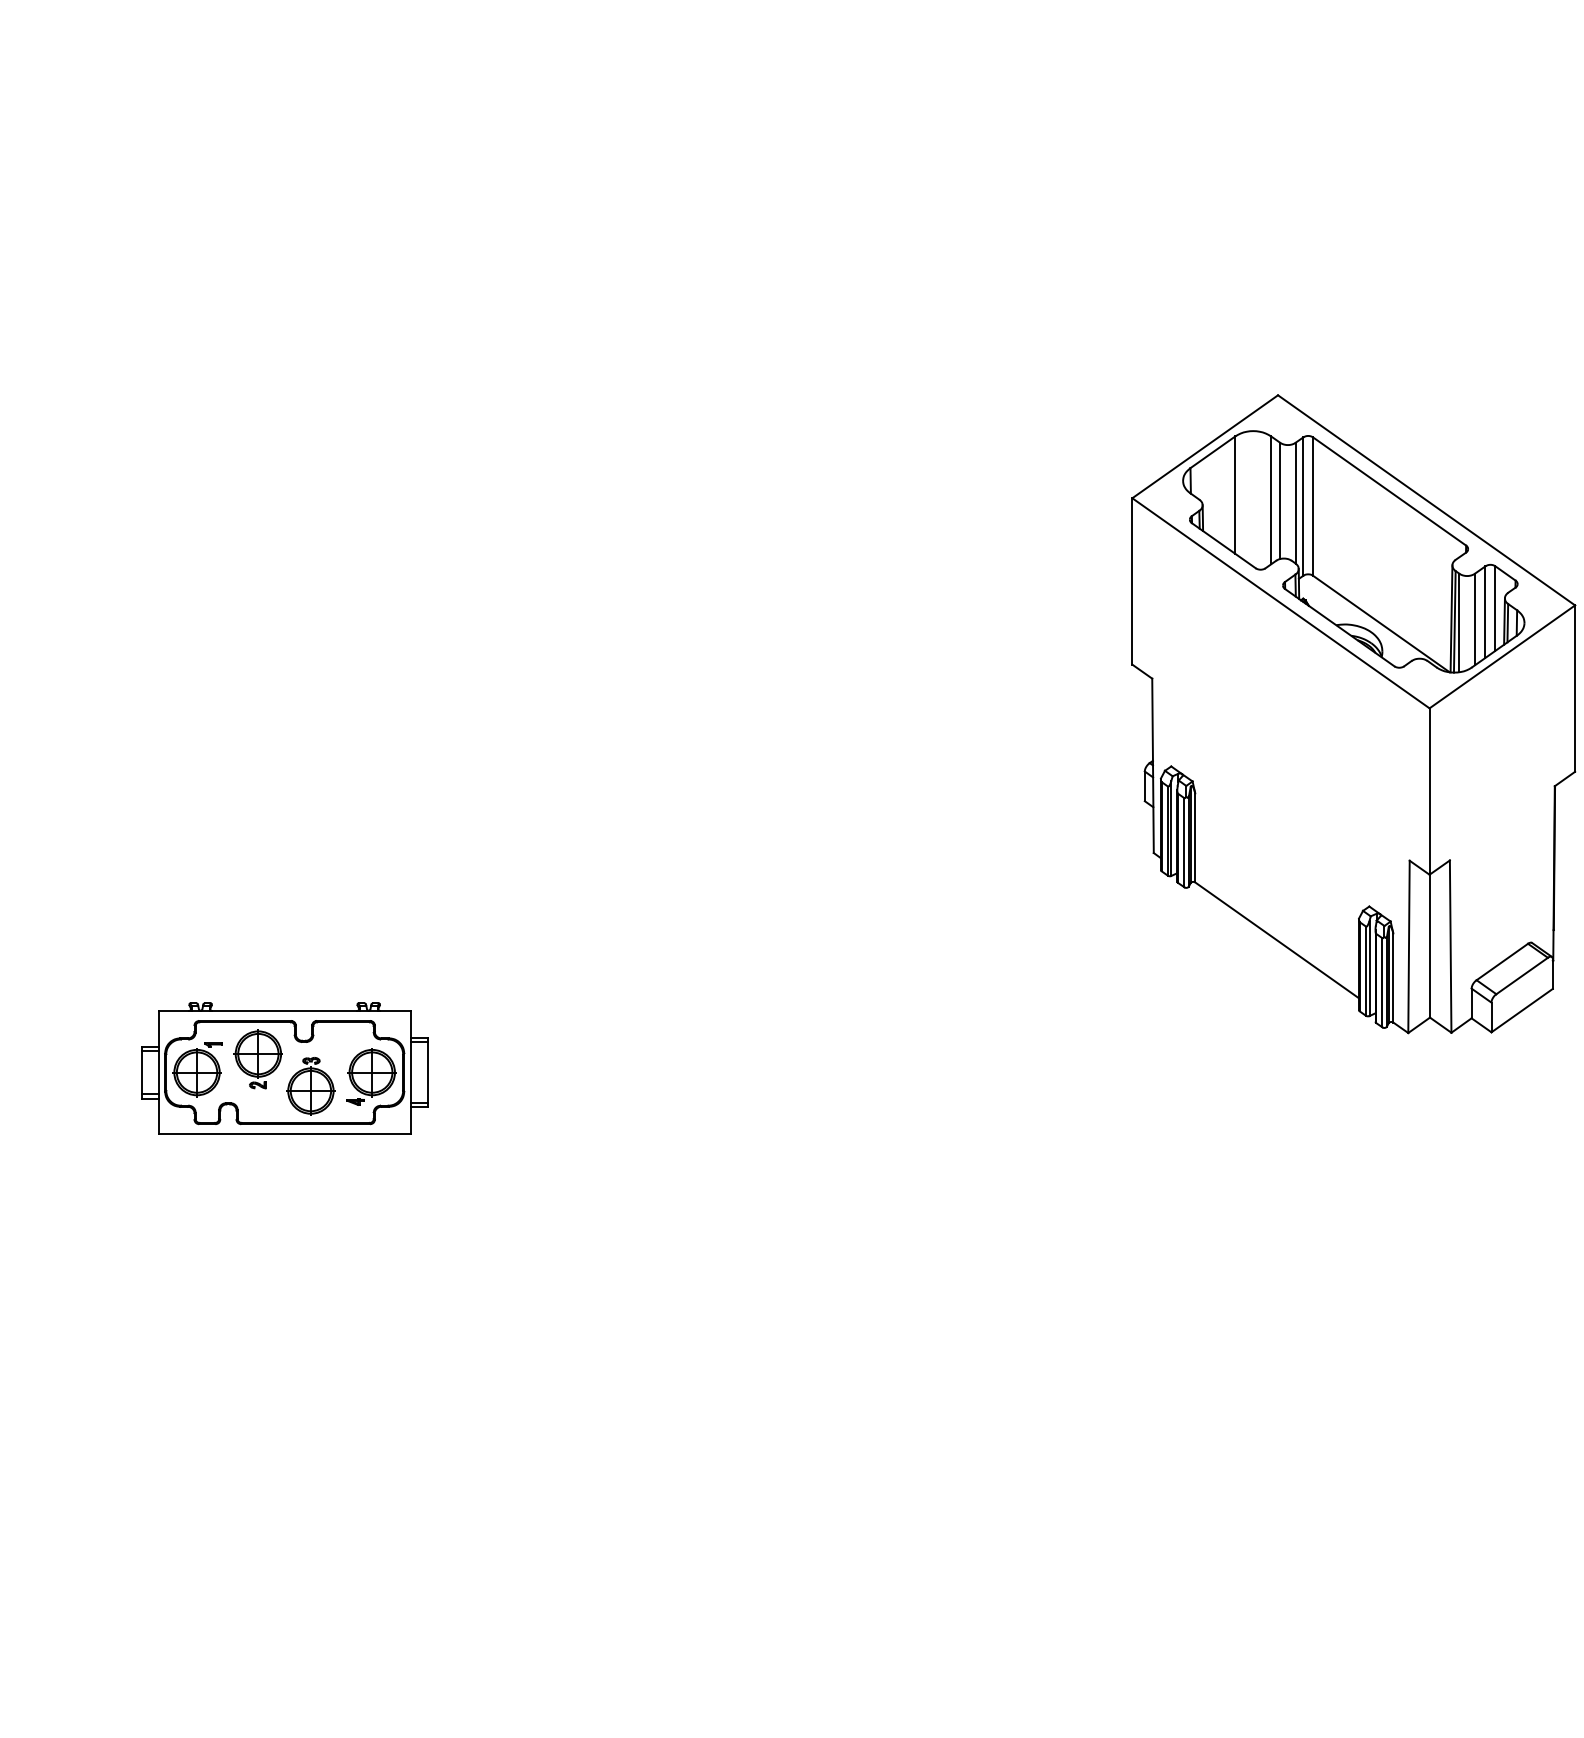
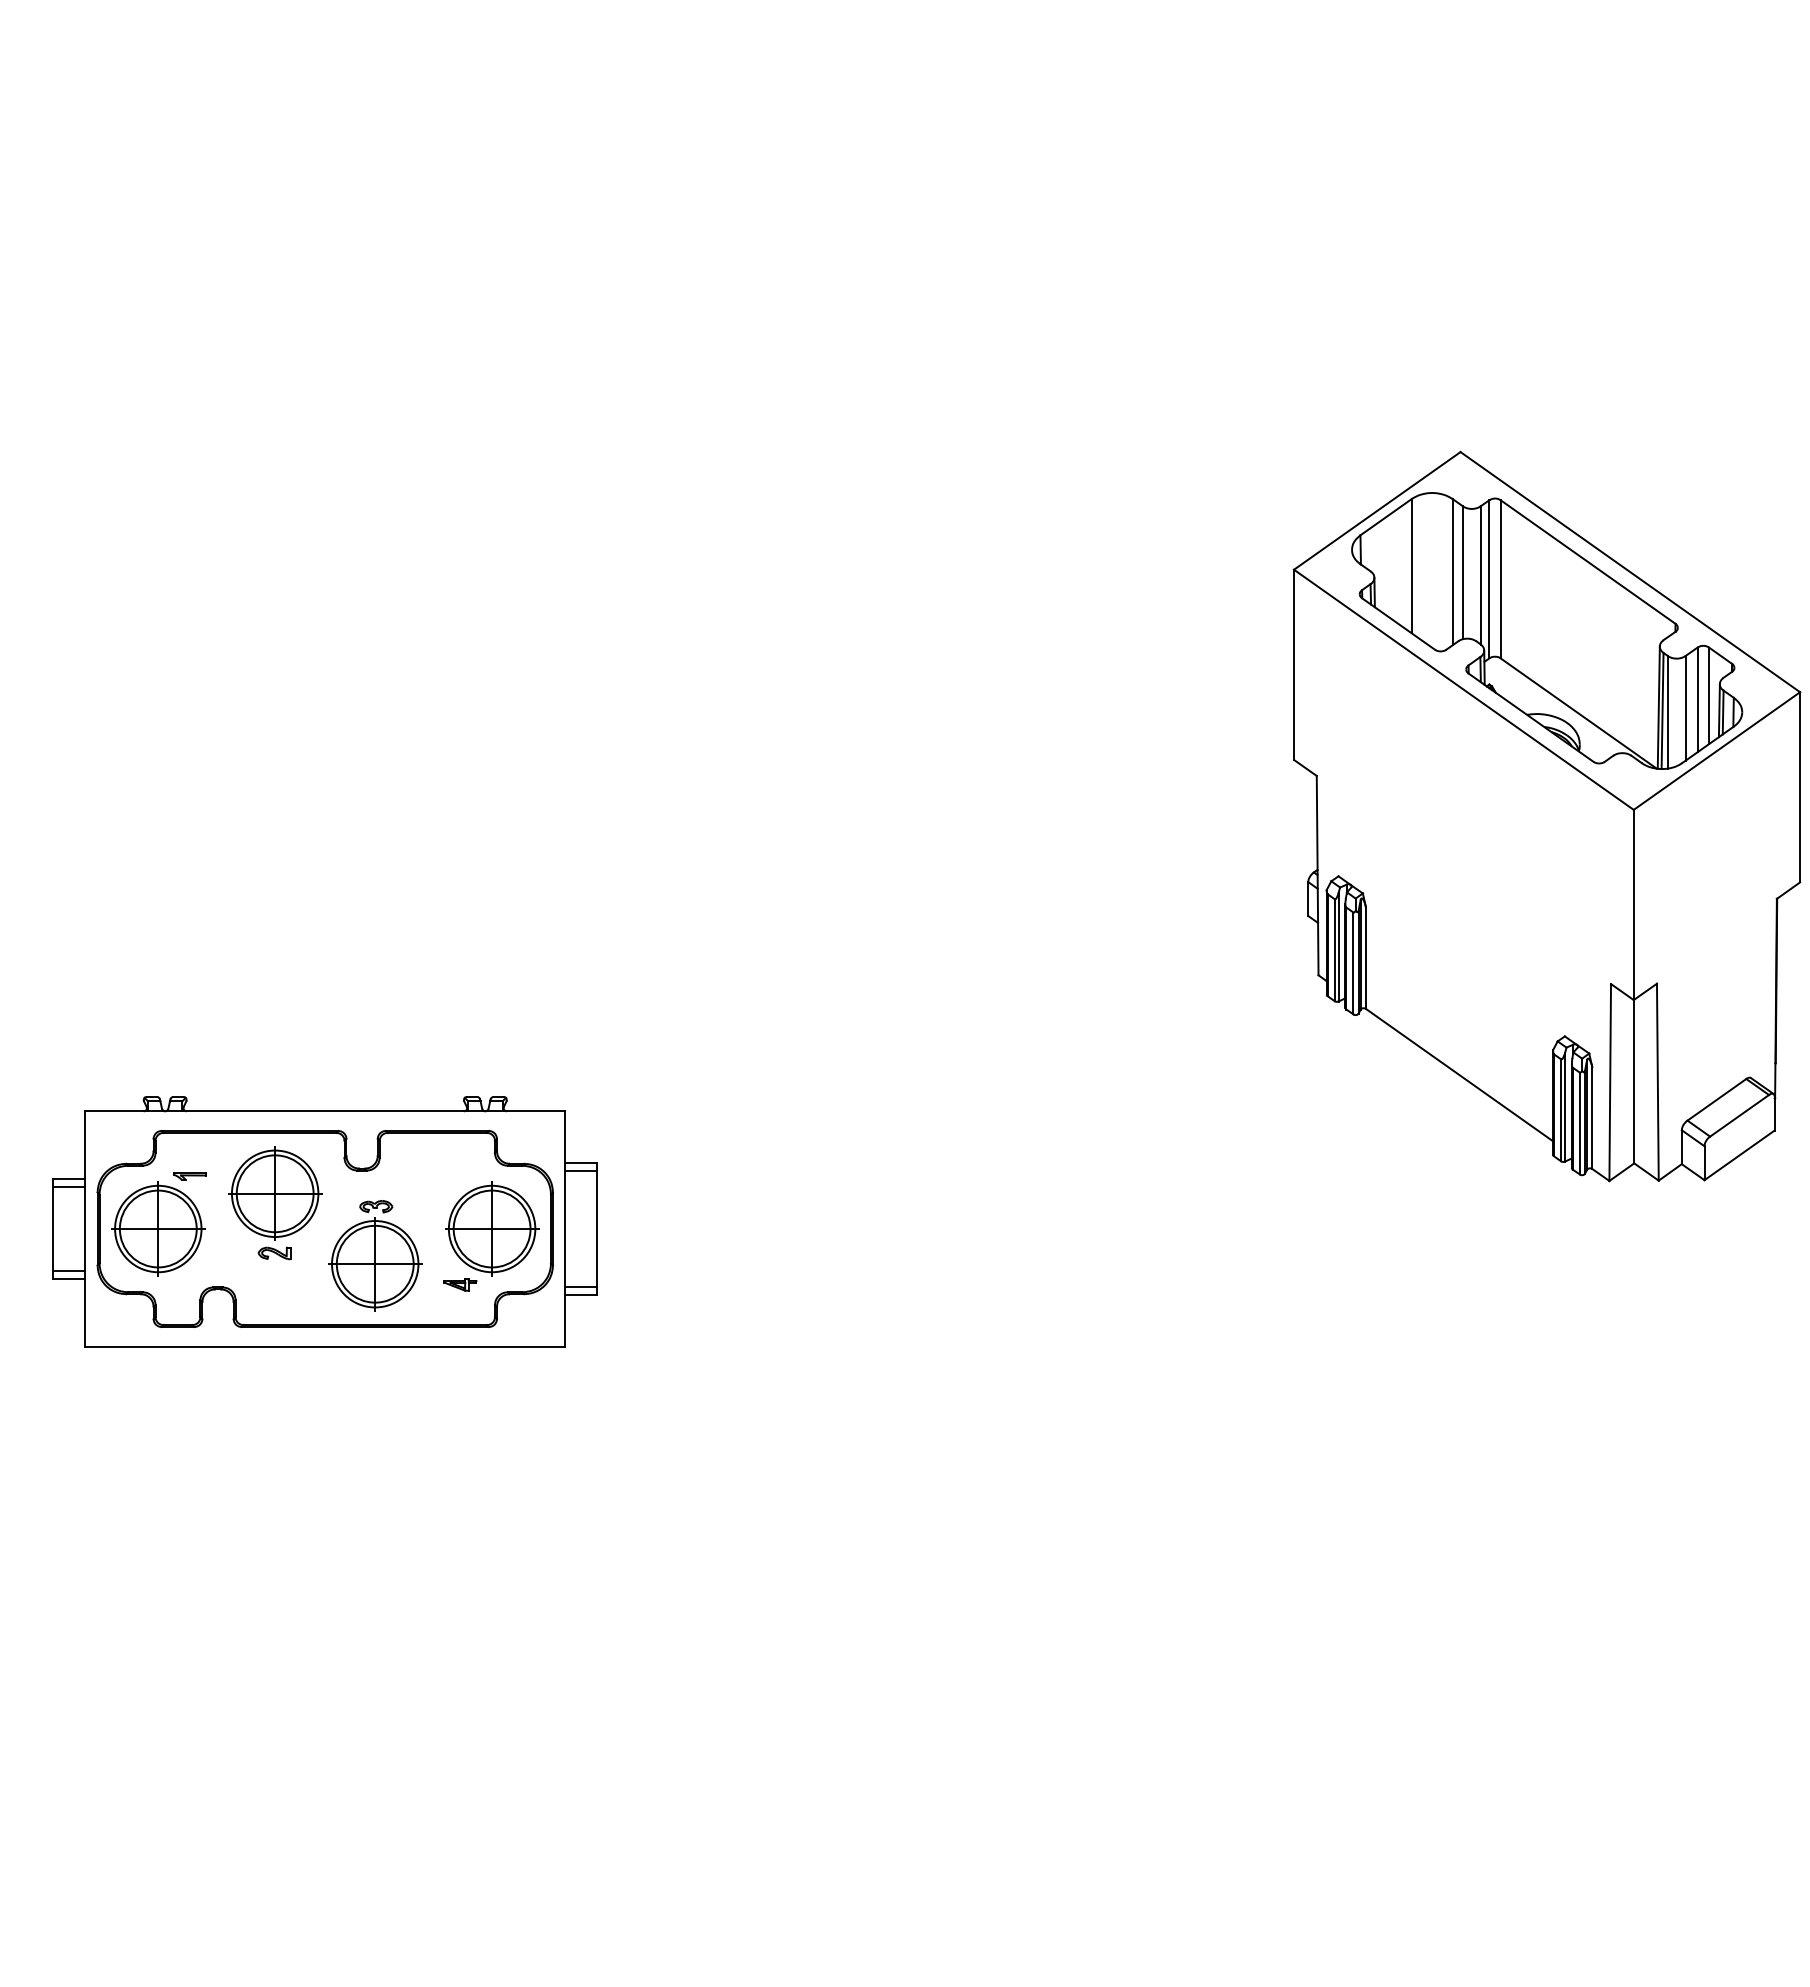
part: (284, 1068) -> (324, 1221), size x1.67

